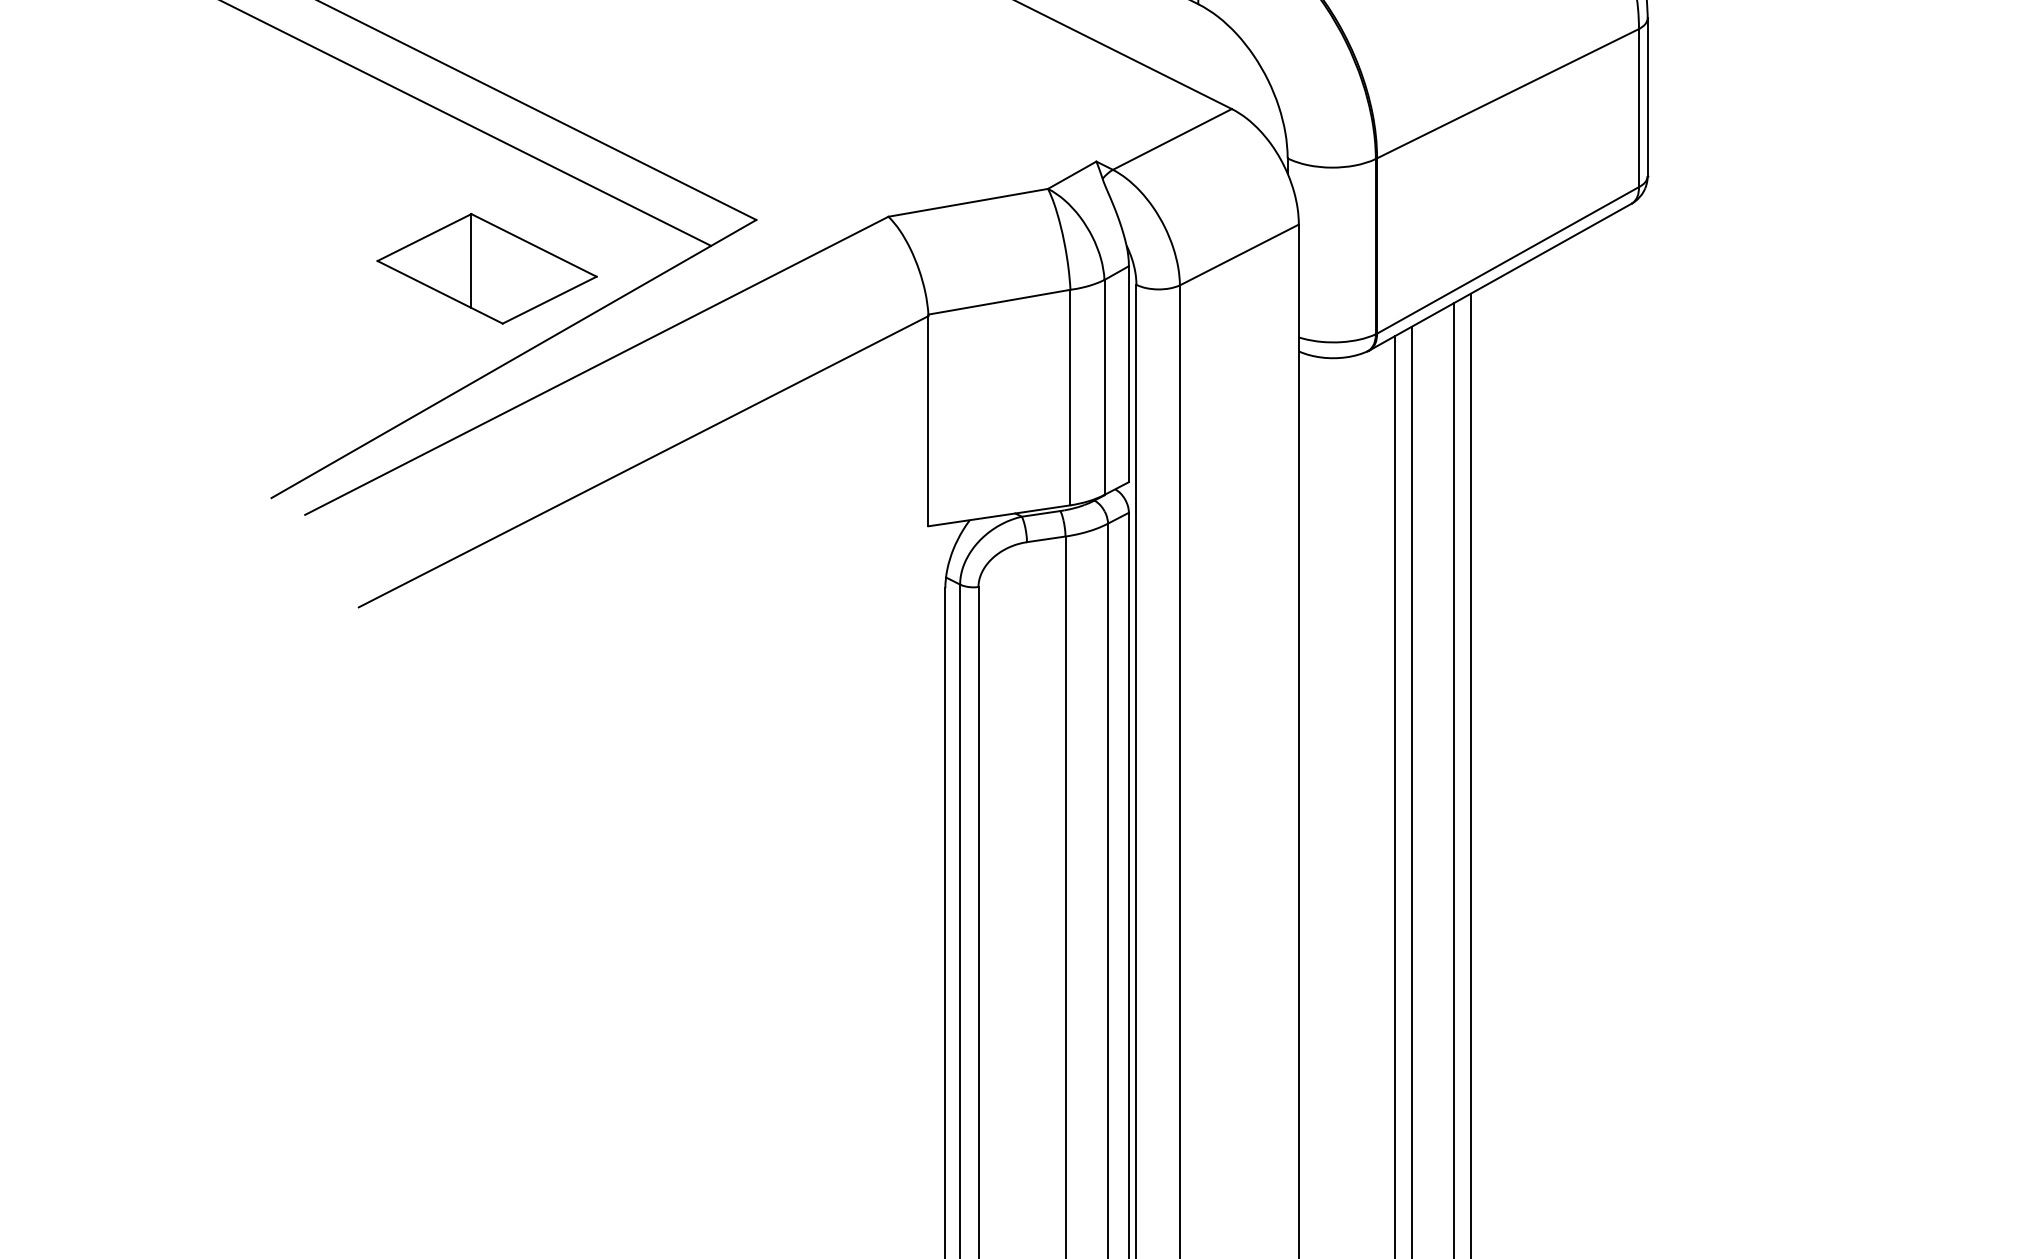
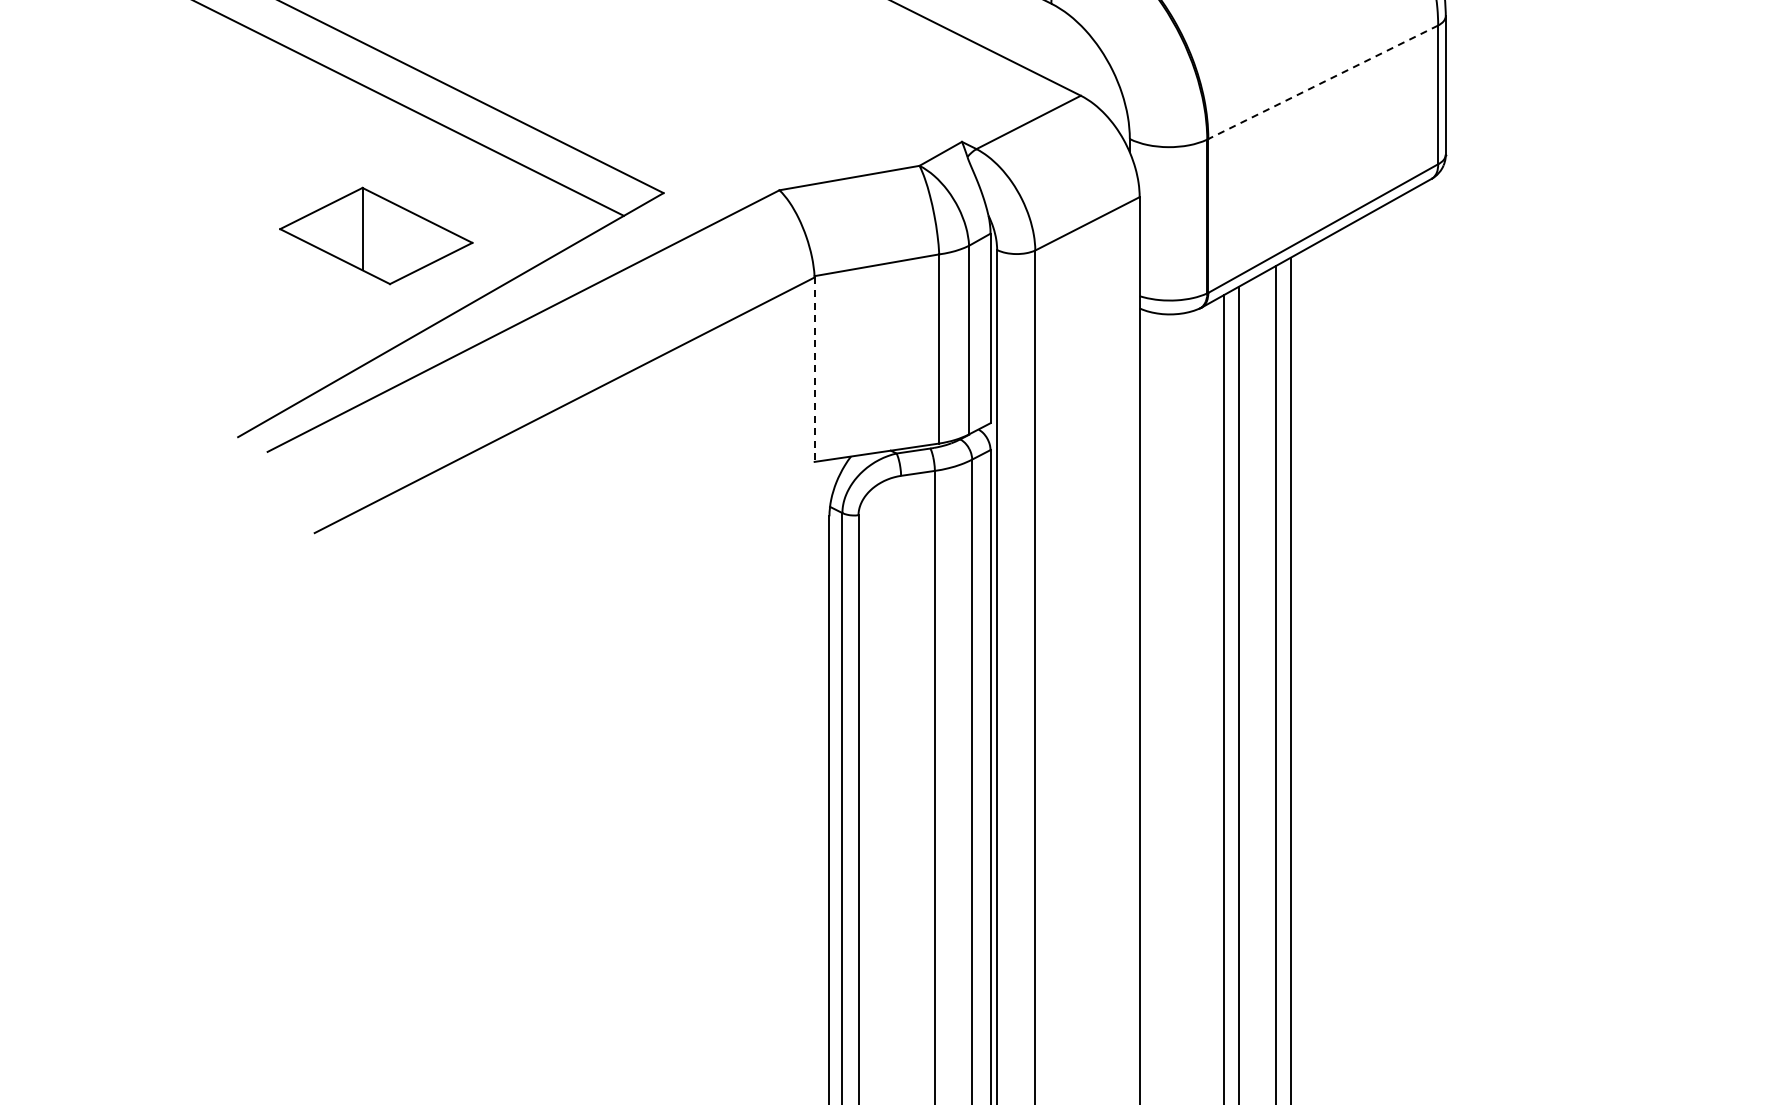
line: (1507, 93) -> (1322, 82), solid -> dashed
part: (487, 268) -> (376, 235), moved
line: (928, 422) -> (814, 370), solid -> dashed

